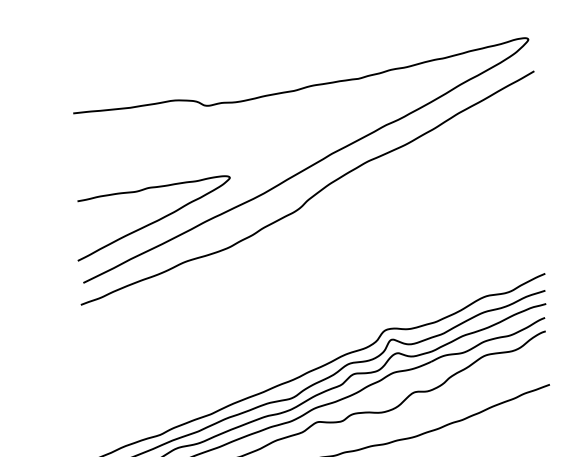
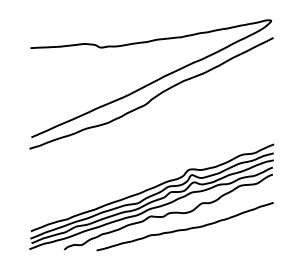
curve: (156, 218) -> (71, 105), removed

